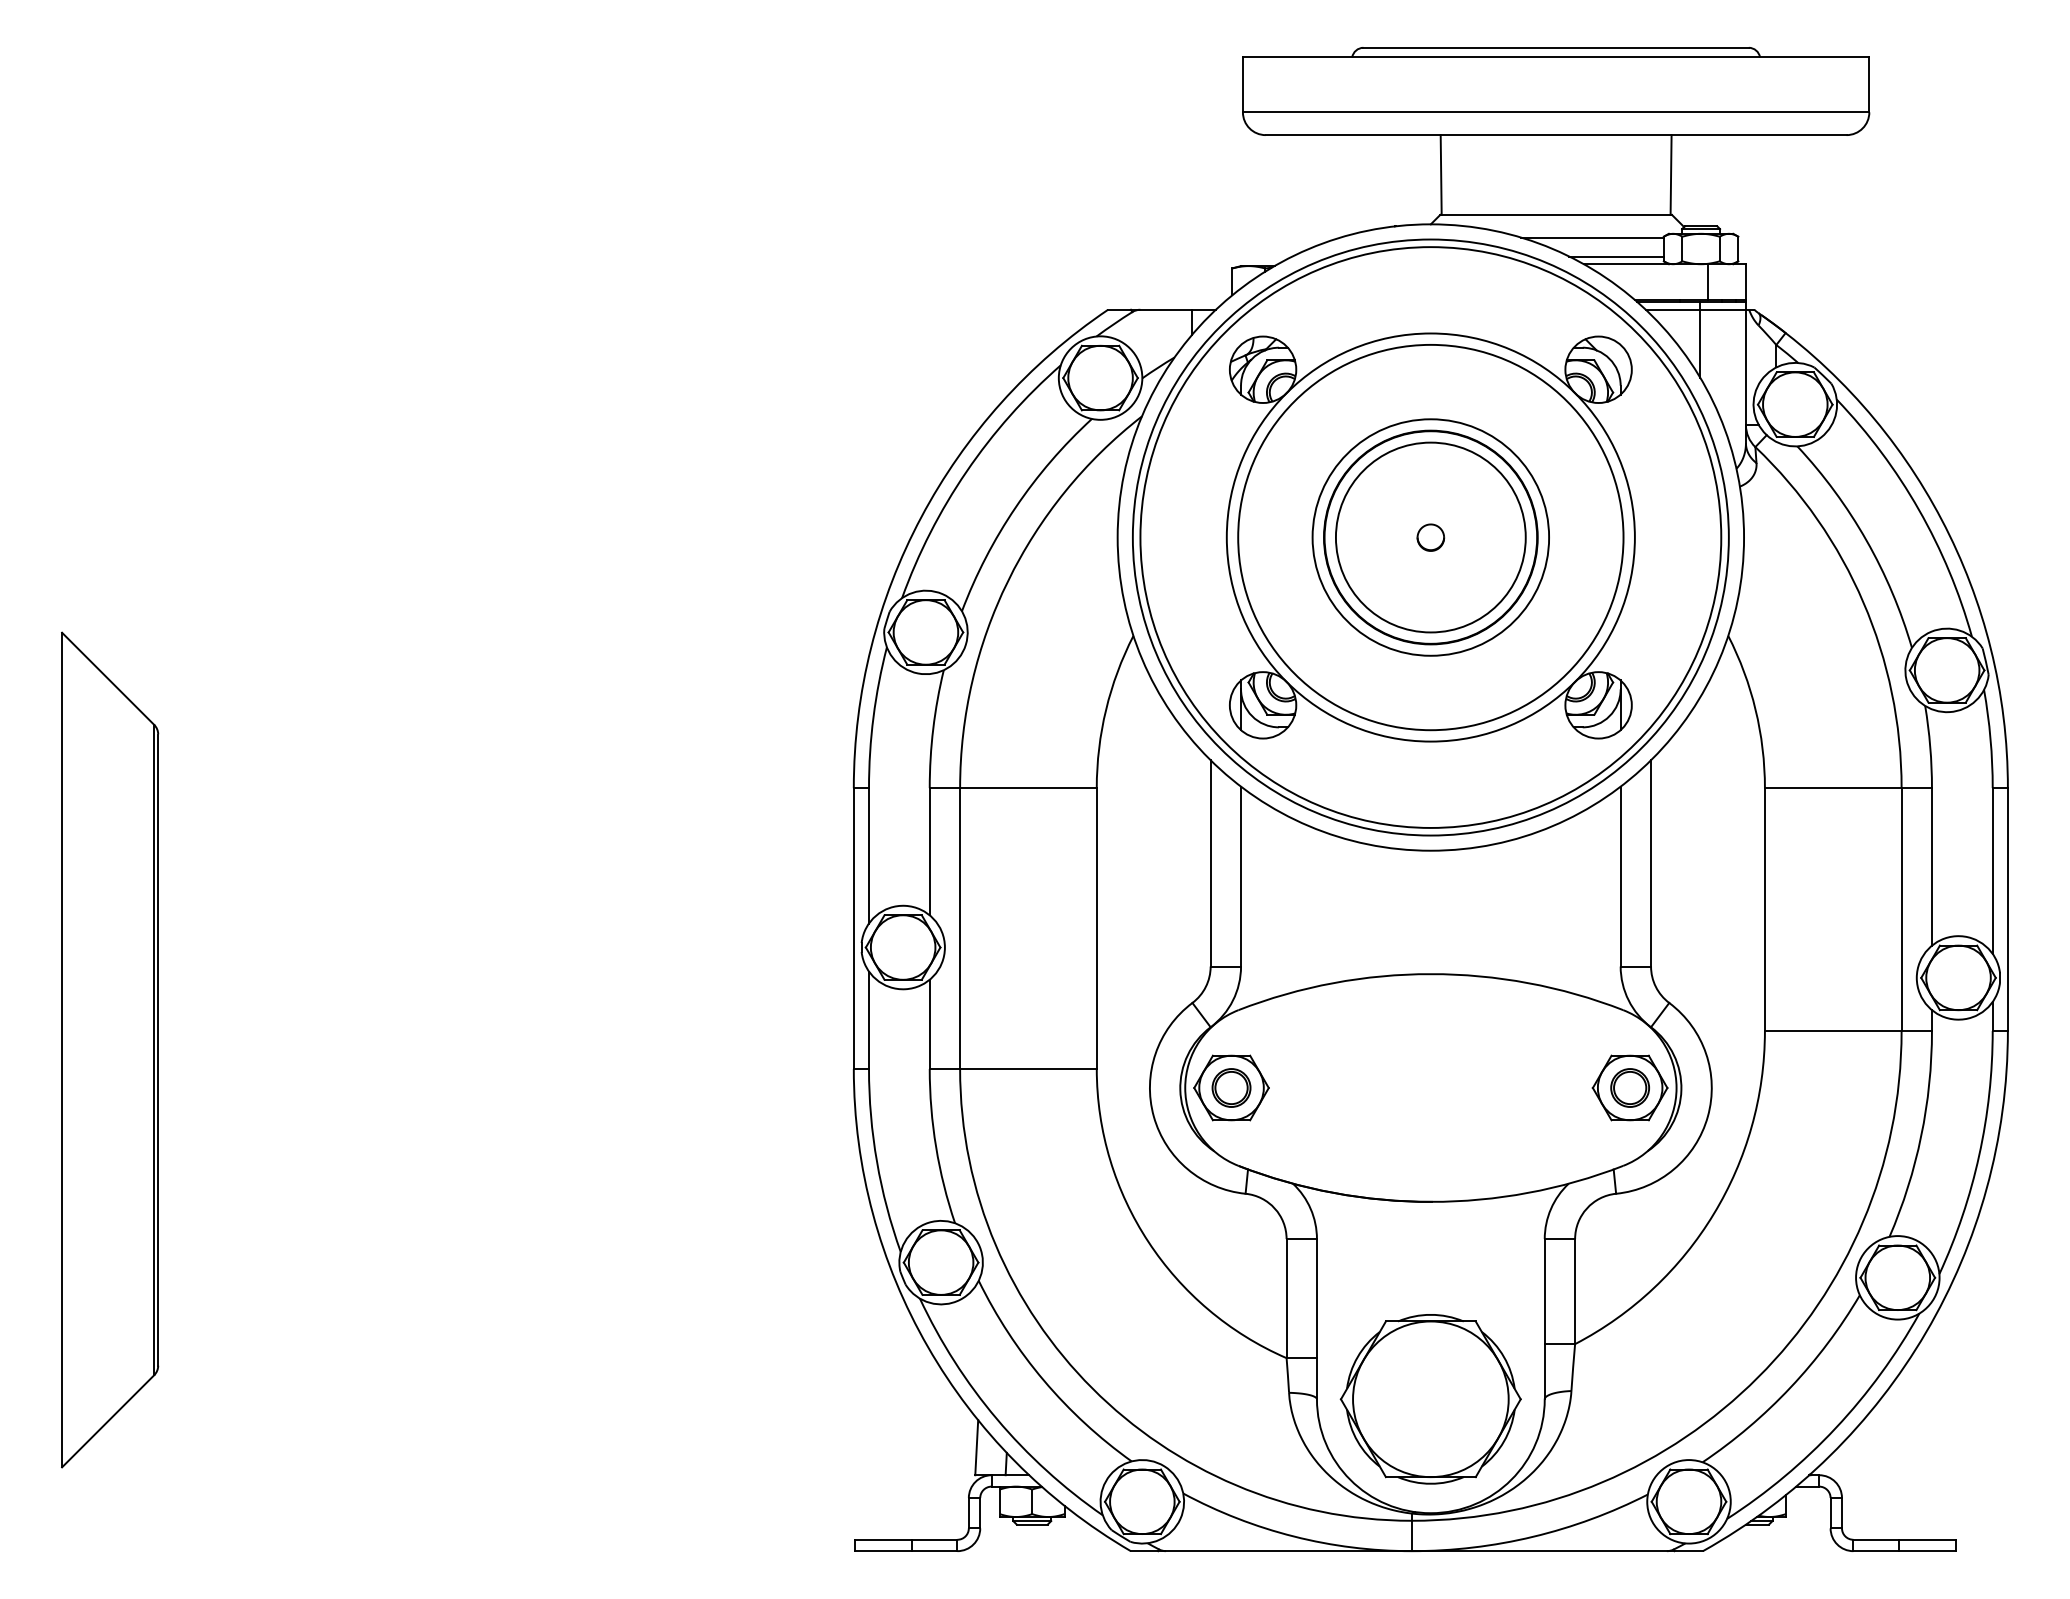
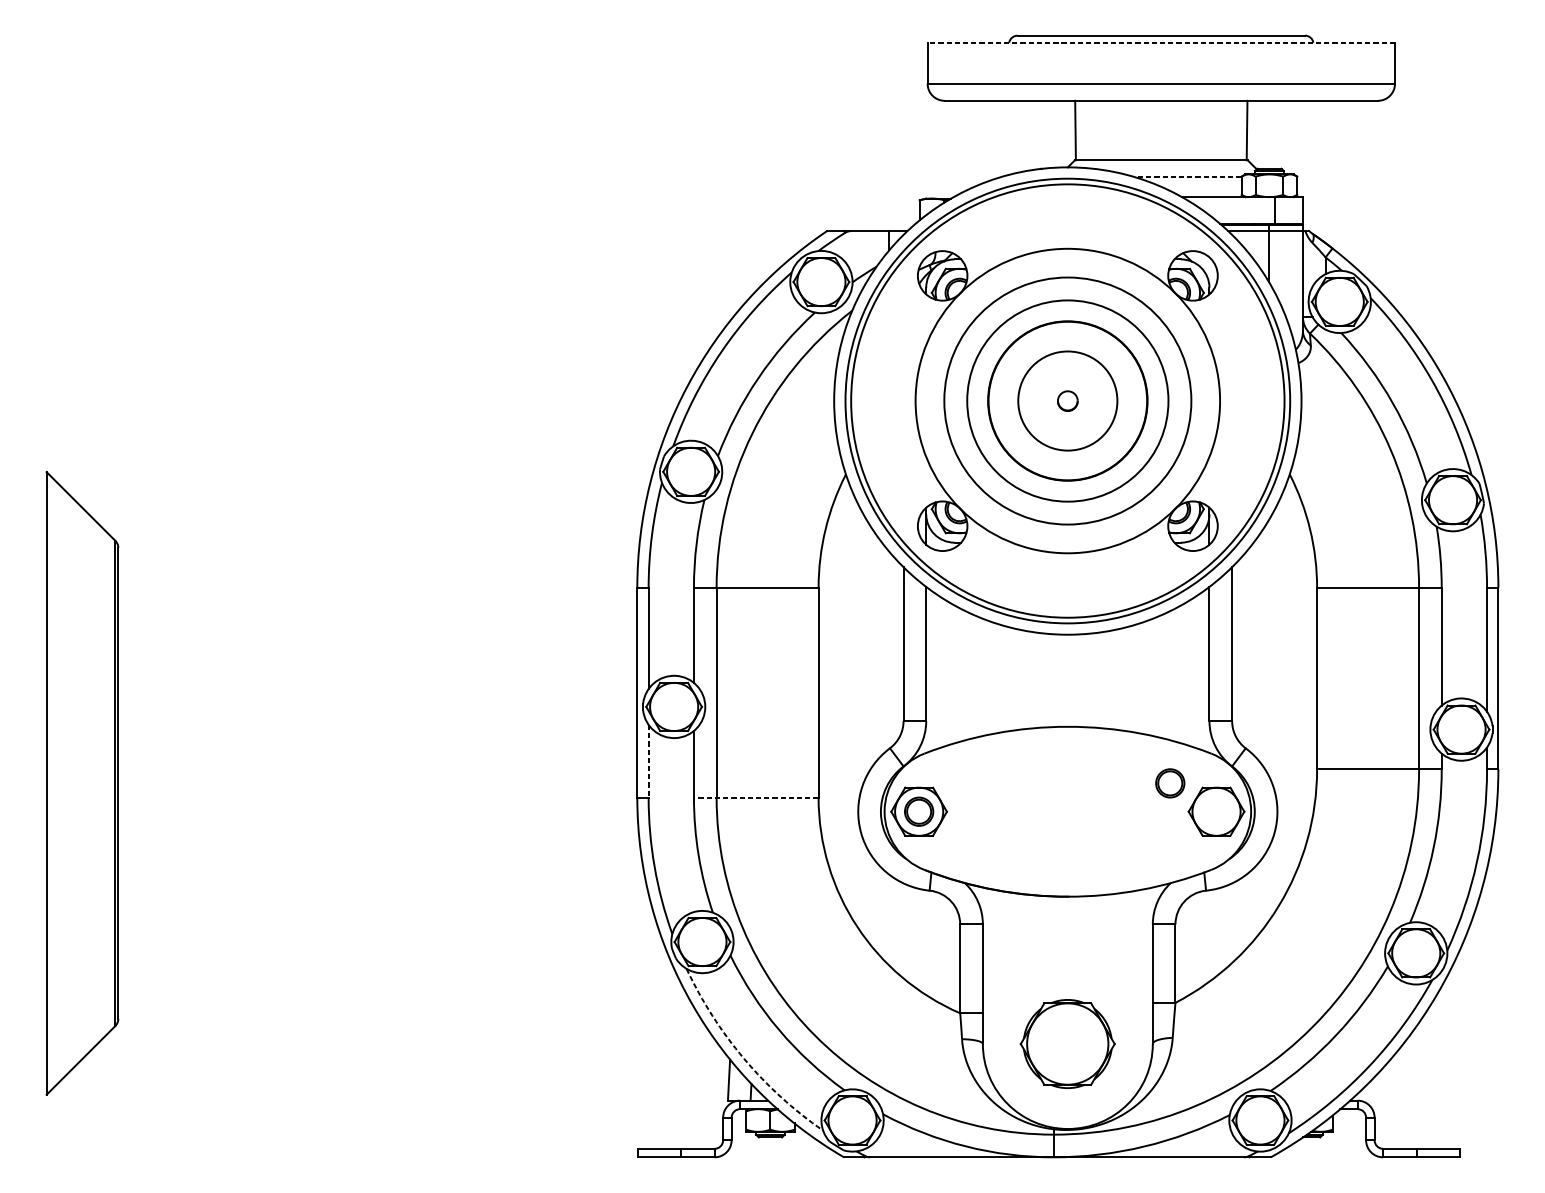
line: (1555, 57) -> (1160, 42), solid -> dashed
line: (1591, 237) -> (1187, 177), solid -> dashed
line: (1616, 256) -> (1206, 191), removed
circle: (1430, 537) -> (1067, 401), size x0.7
circle: (1430, 537) -> (1067, 401), size x0.7
circle: (1430, 537) -> (1067, 401), size x1.4
line: (869, 1020) -> (649, 761), solid -> dashed
line: (1013, 1069) -> (756, 797), solid -> dashed
part: (1629, 1087) -> (1169, 783), moved
part: (1430, 1399) -> (1067, 1044), size x0.7
arc: (996, 1419) -> (743, 1059), solid -> dashed

